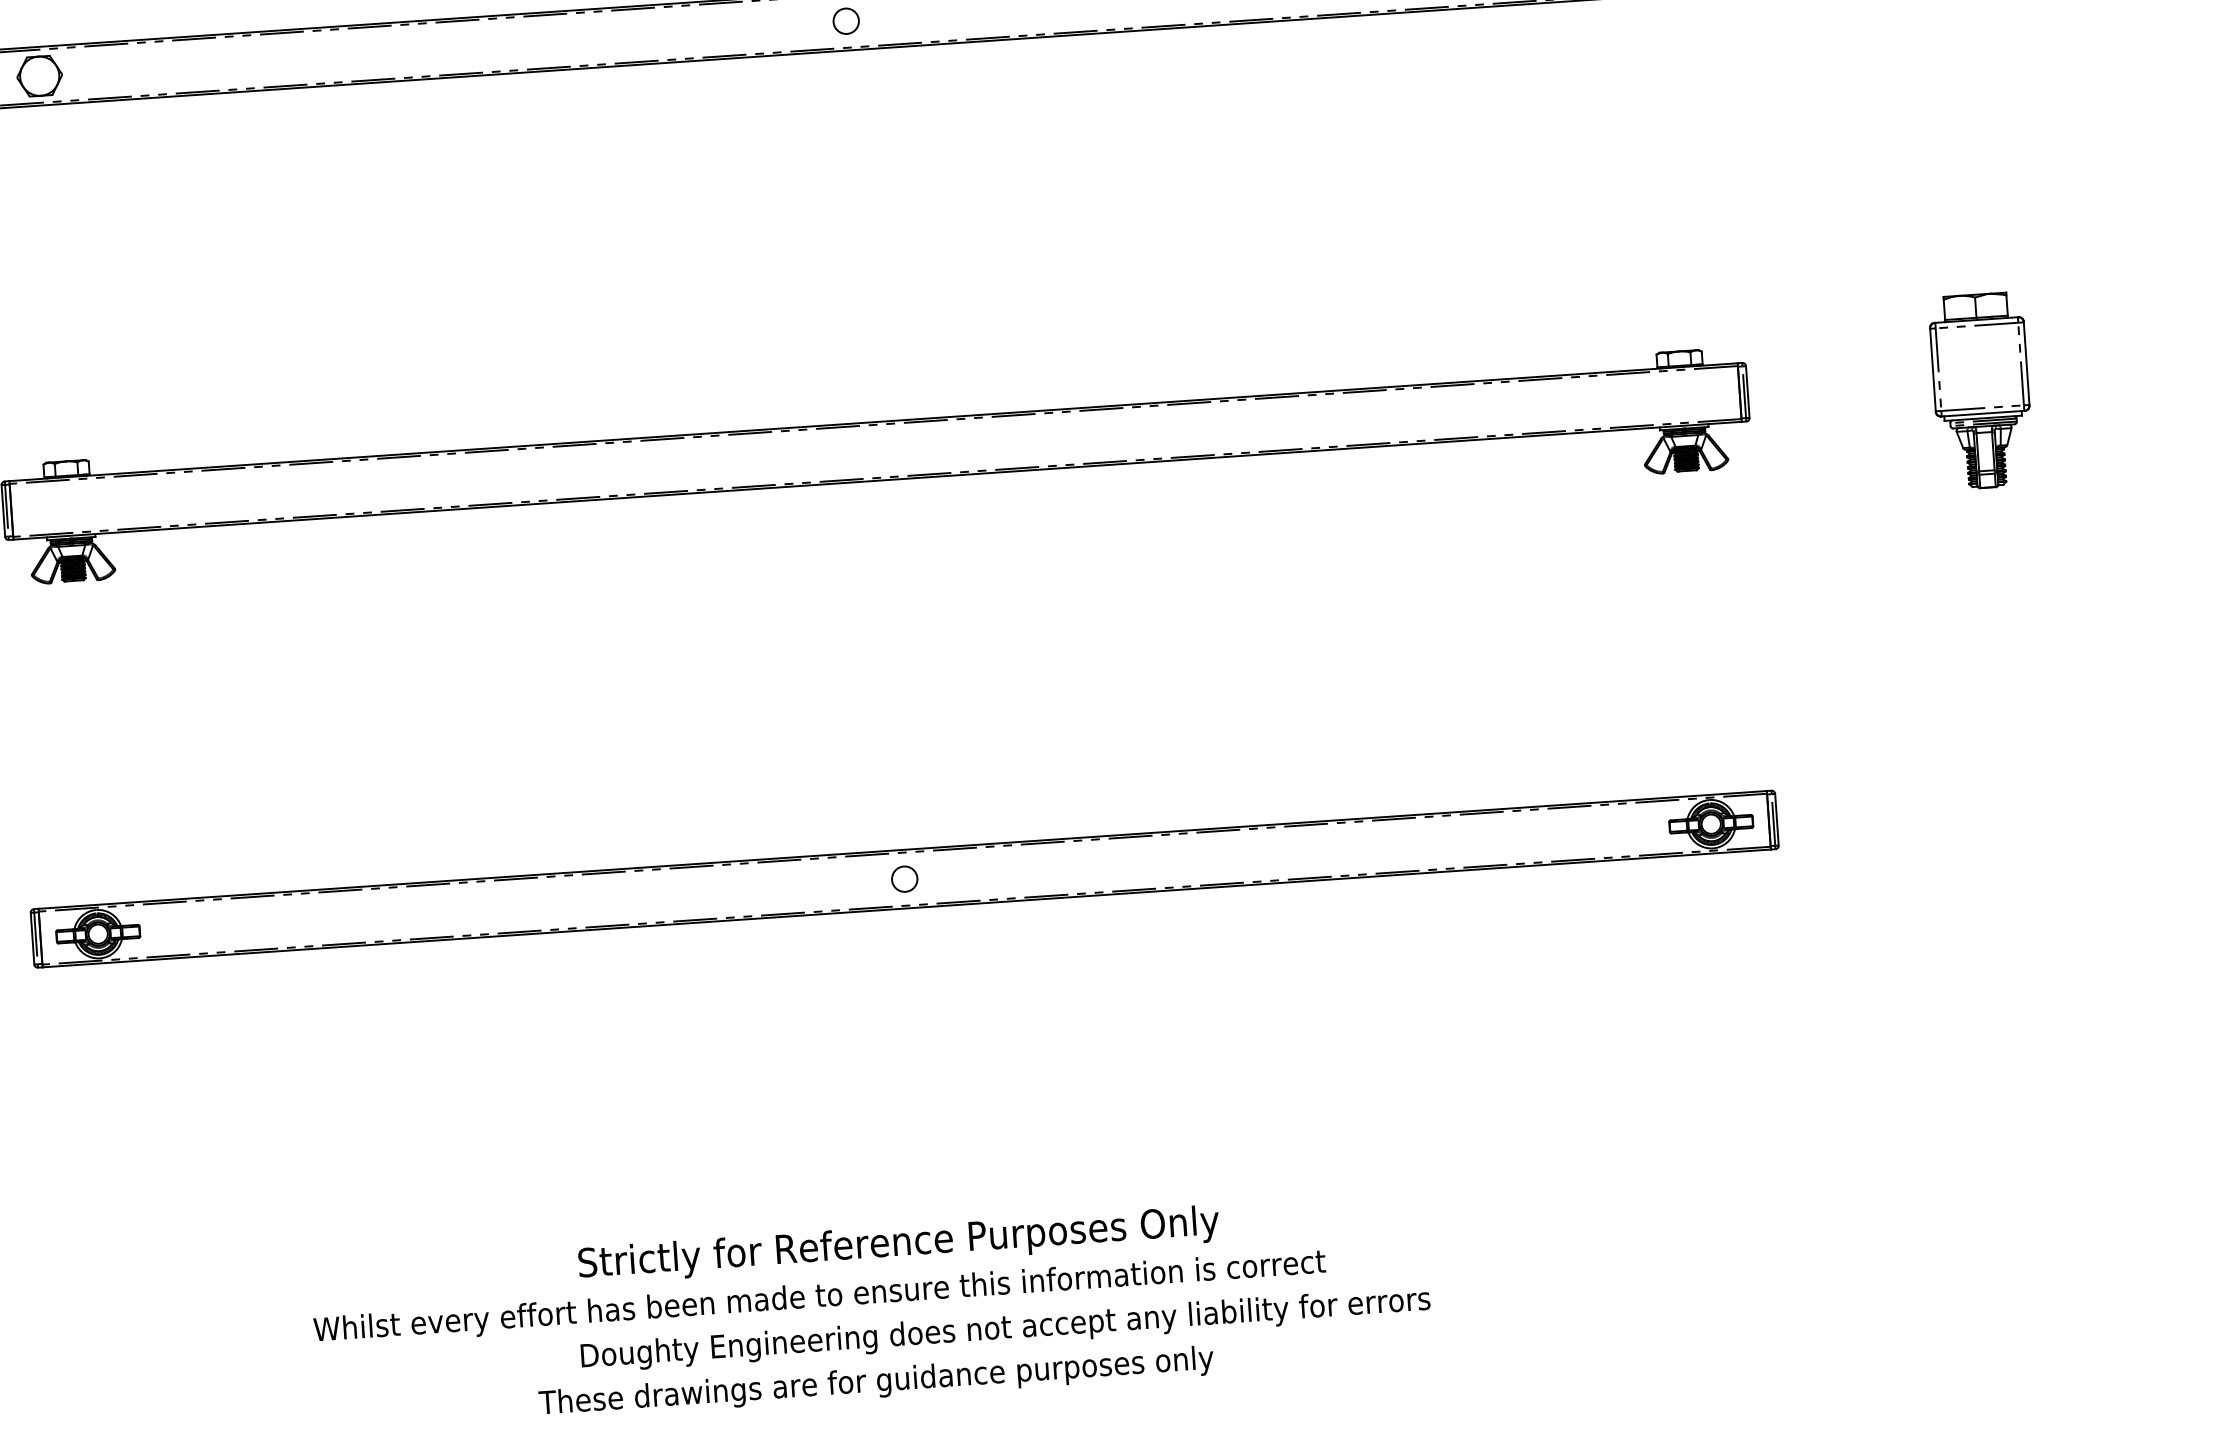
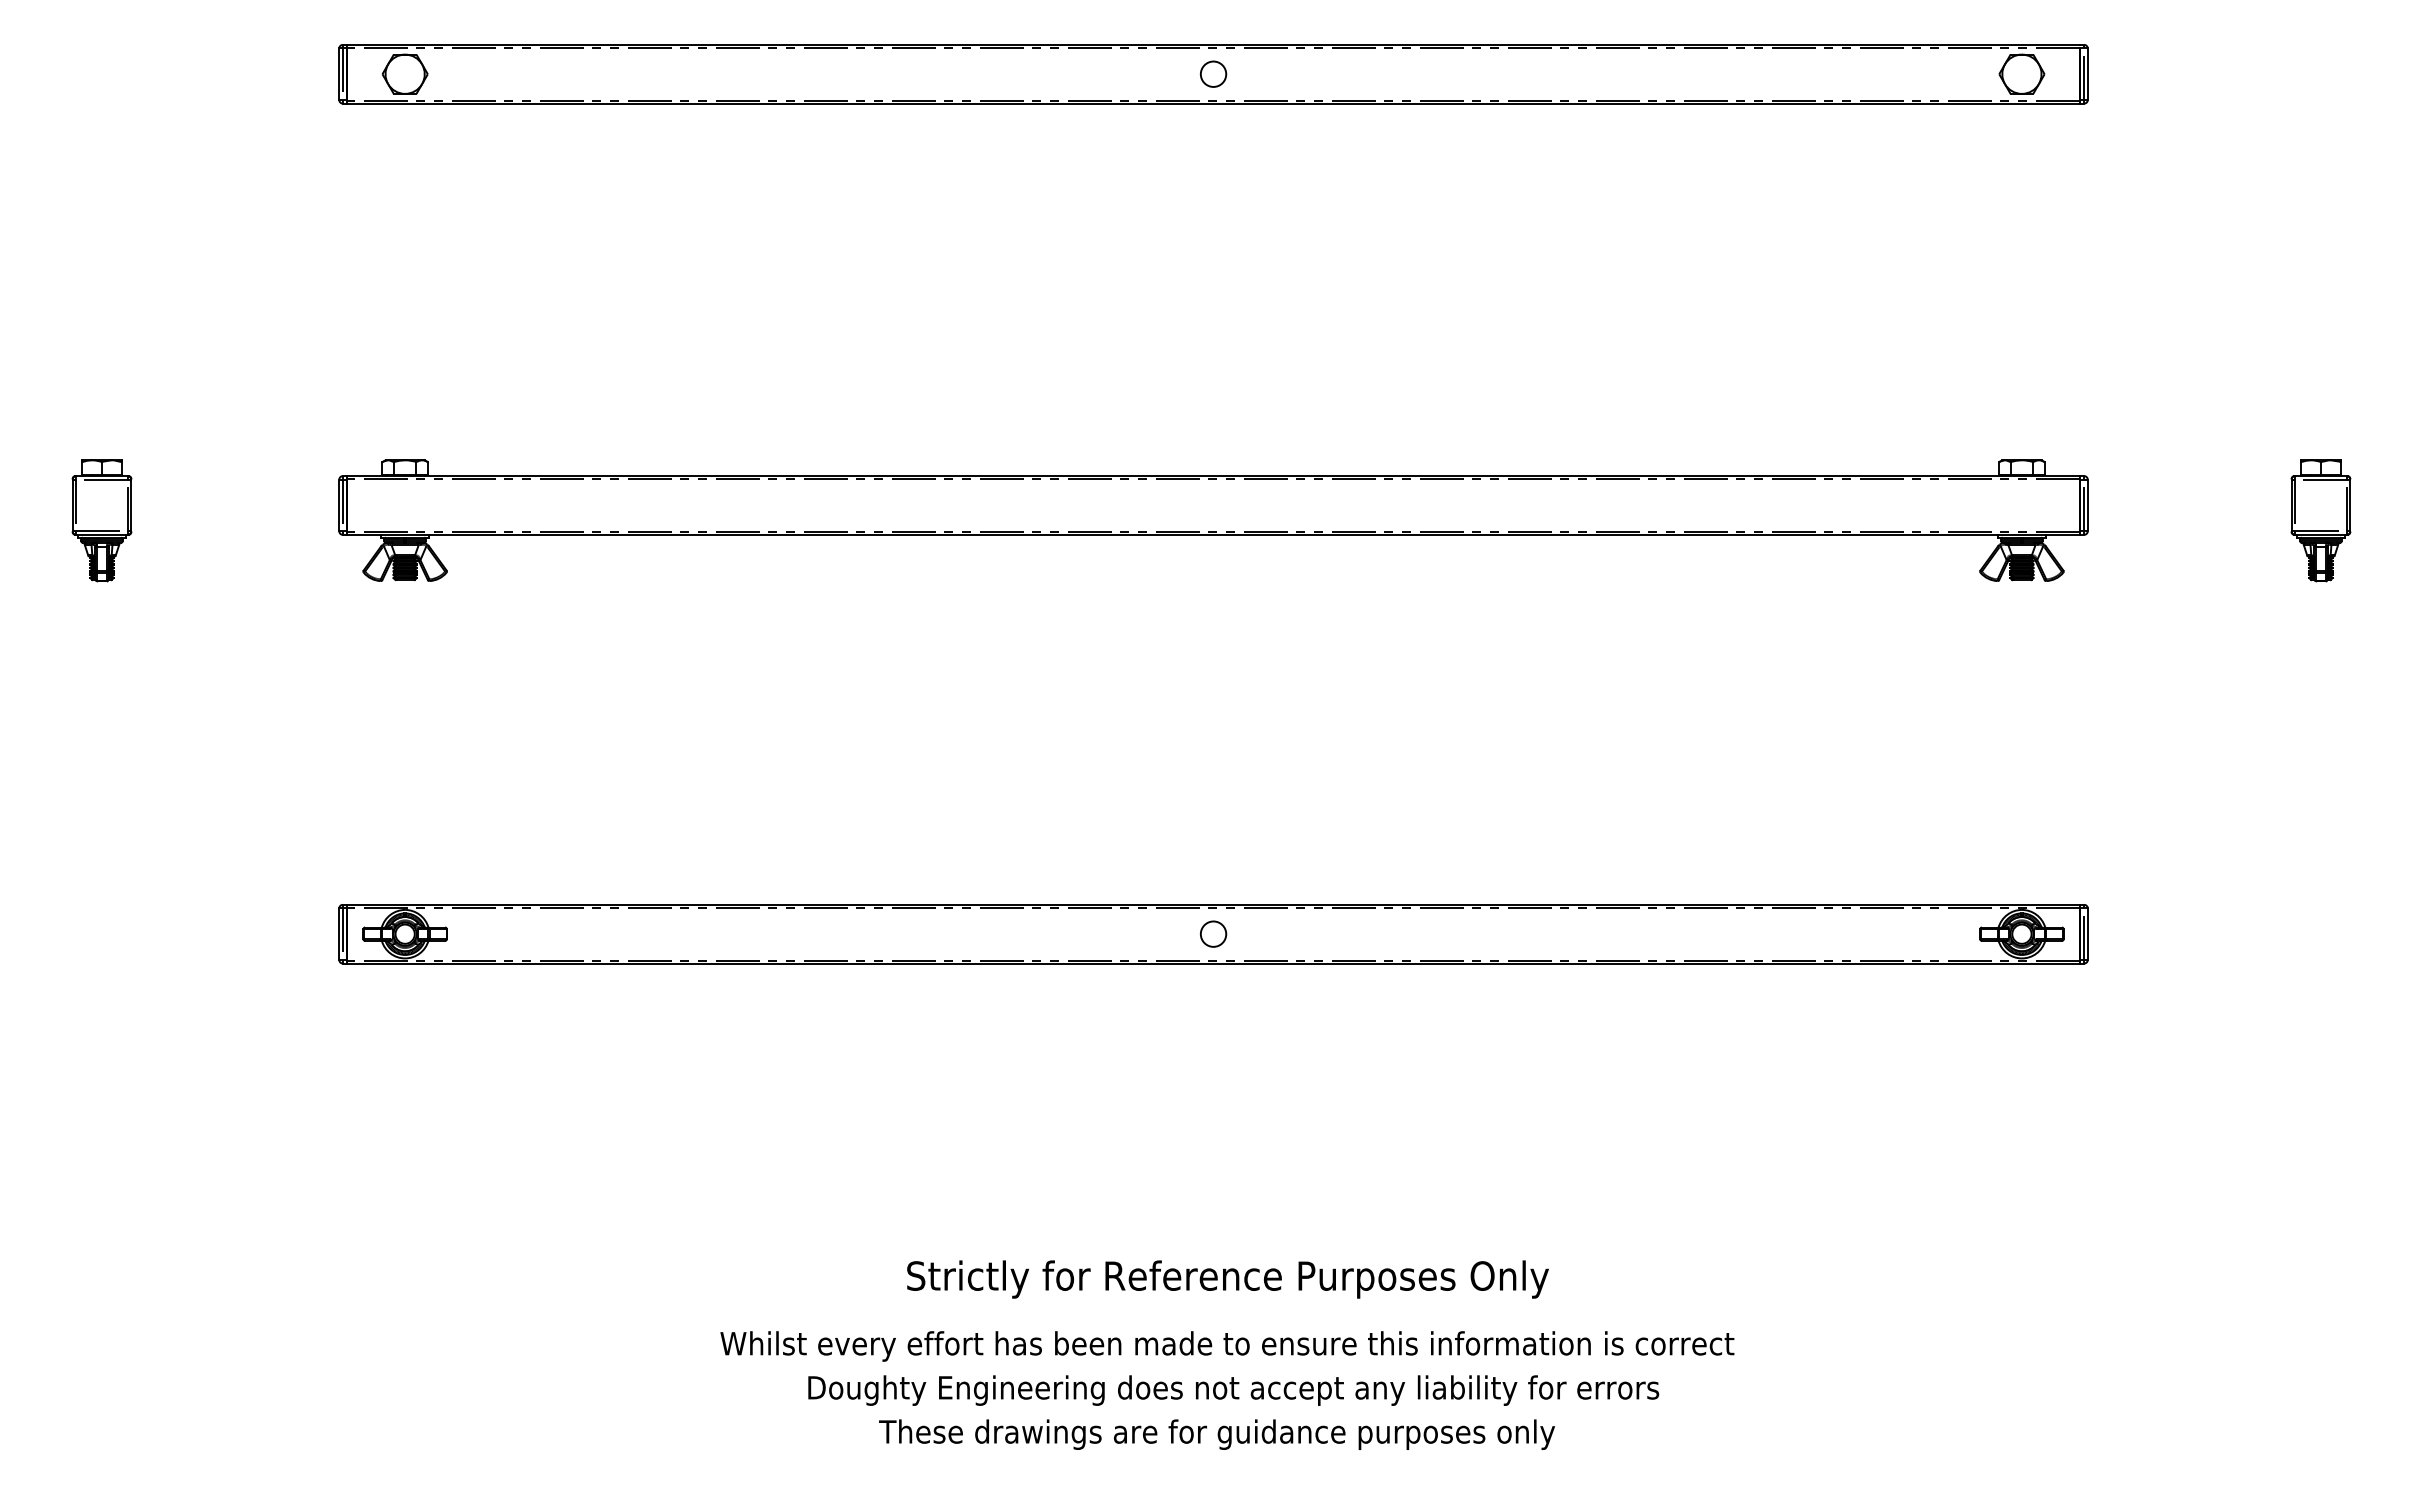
part: (1981, 391) -> (2320, 520), size x0.62
text: (898, 1244) -> (1227, 1279), moved
text: (820, 1298) -> (1227, 1346), moved
text: (1005, 1329) -> (1233, 1390), moved
text: (875, 1382) -> (1216, 1434), moved

